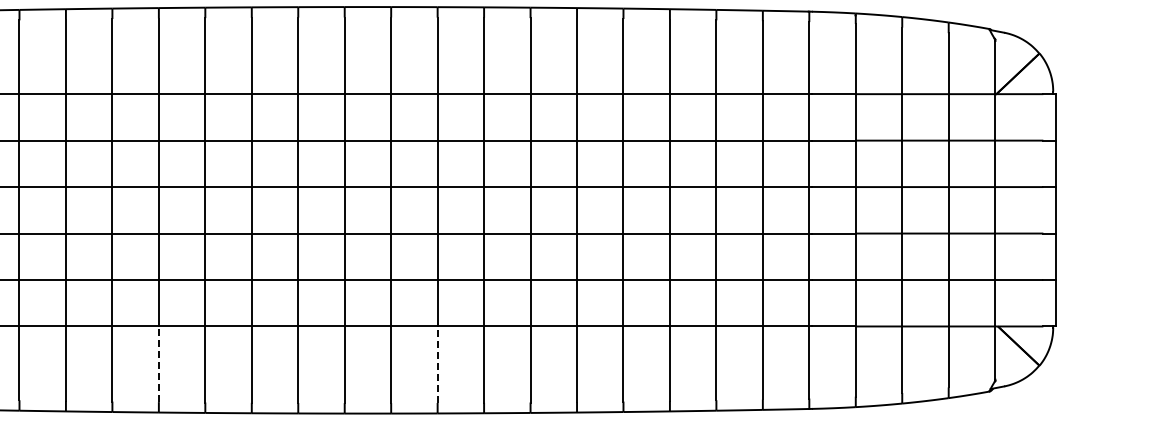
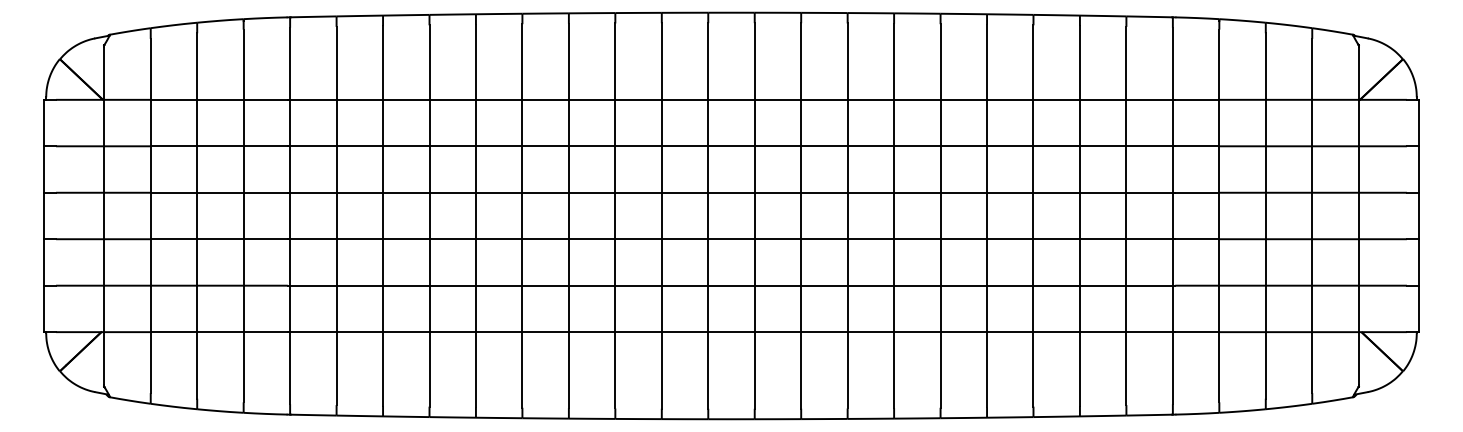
line: (158, 363) -> (522, 369), dashed -> solid
line: (437, 363) -> (801, 369), dashed -> solid

